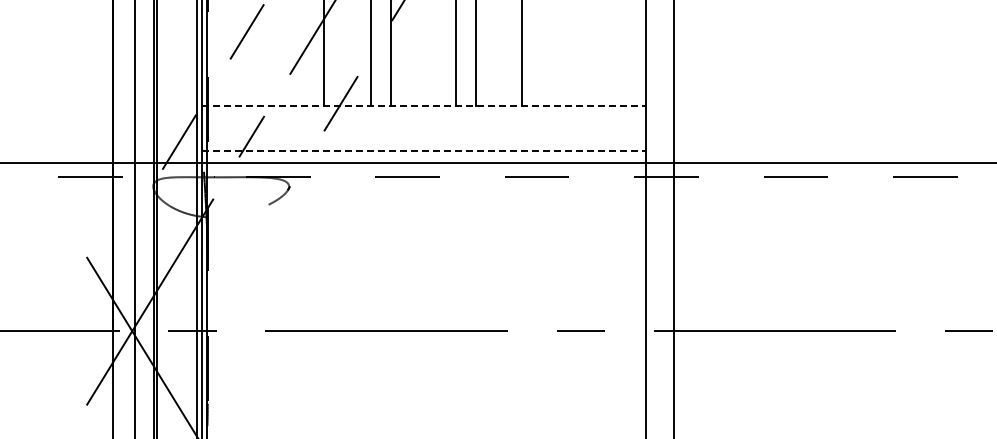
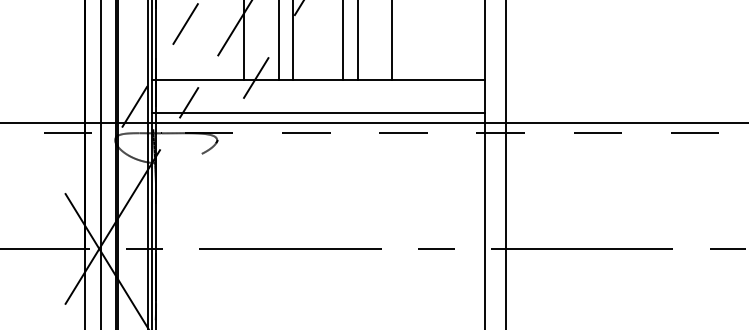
line: (424, 105) -> (318, 79), dashed -> solid
line: (424, 150) -> (318, 113), dashed -> solid

